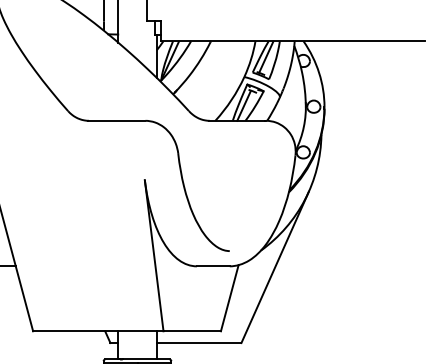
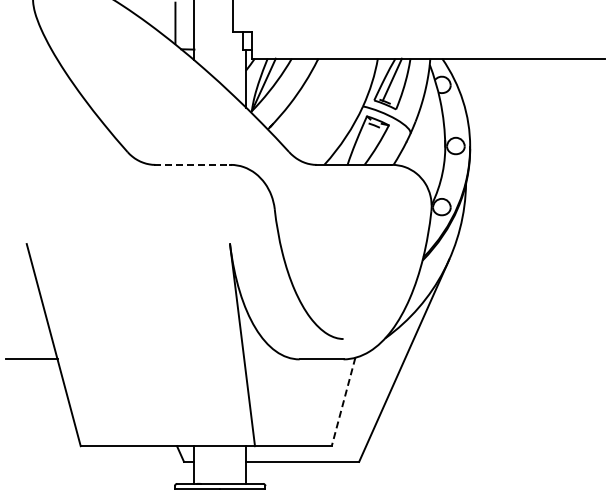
line: (243, 105) -> (362, 144), removed
line: (116, 120) -> (192, 164), solid -> dashed
line: (229, 297) -> (343, 401), solid -> dashed

